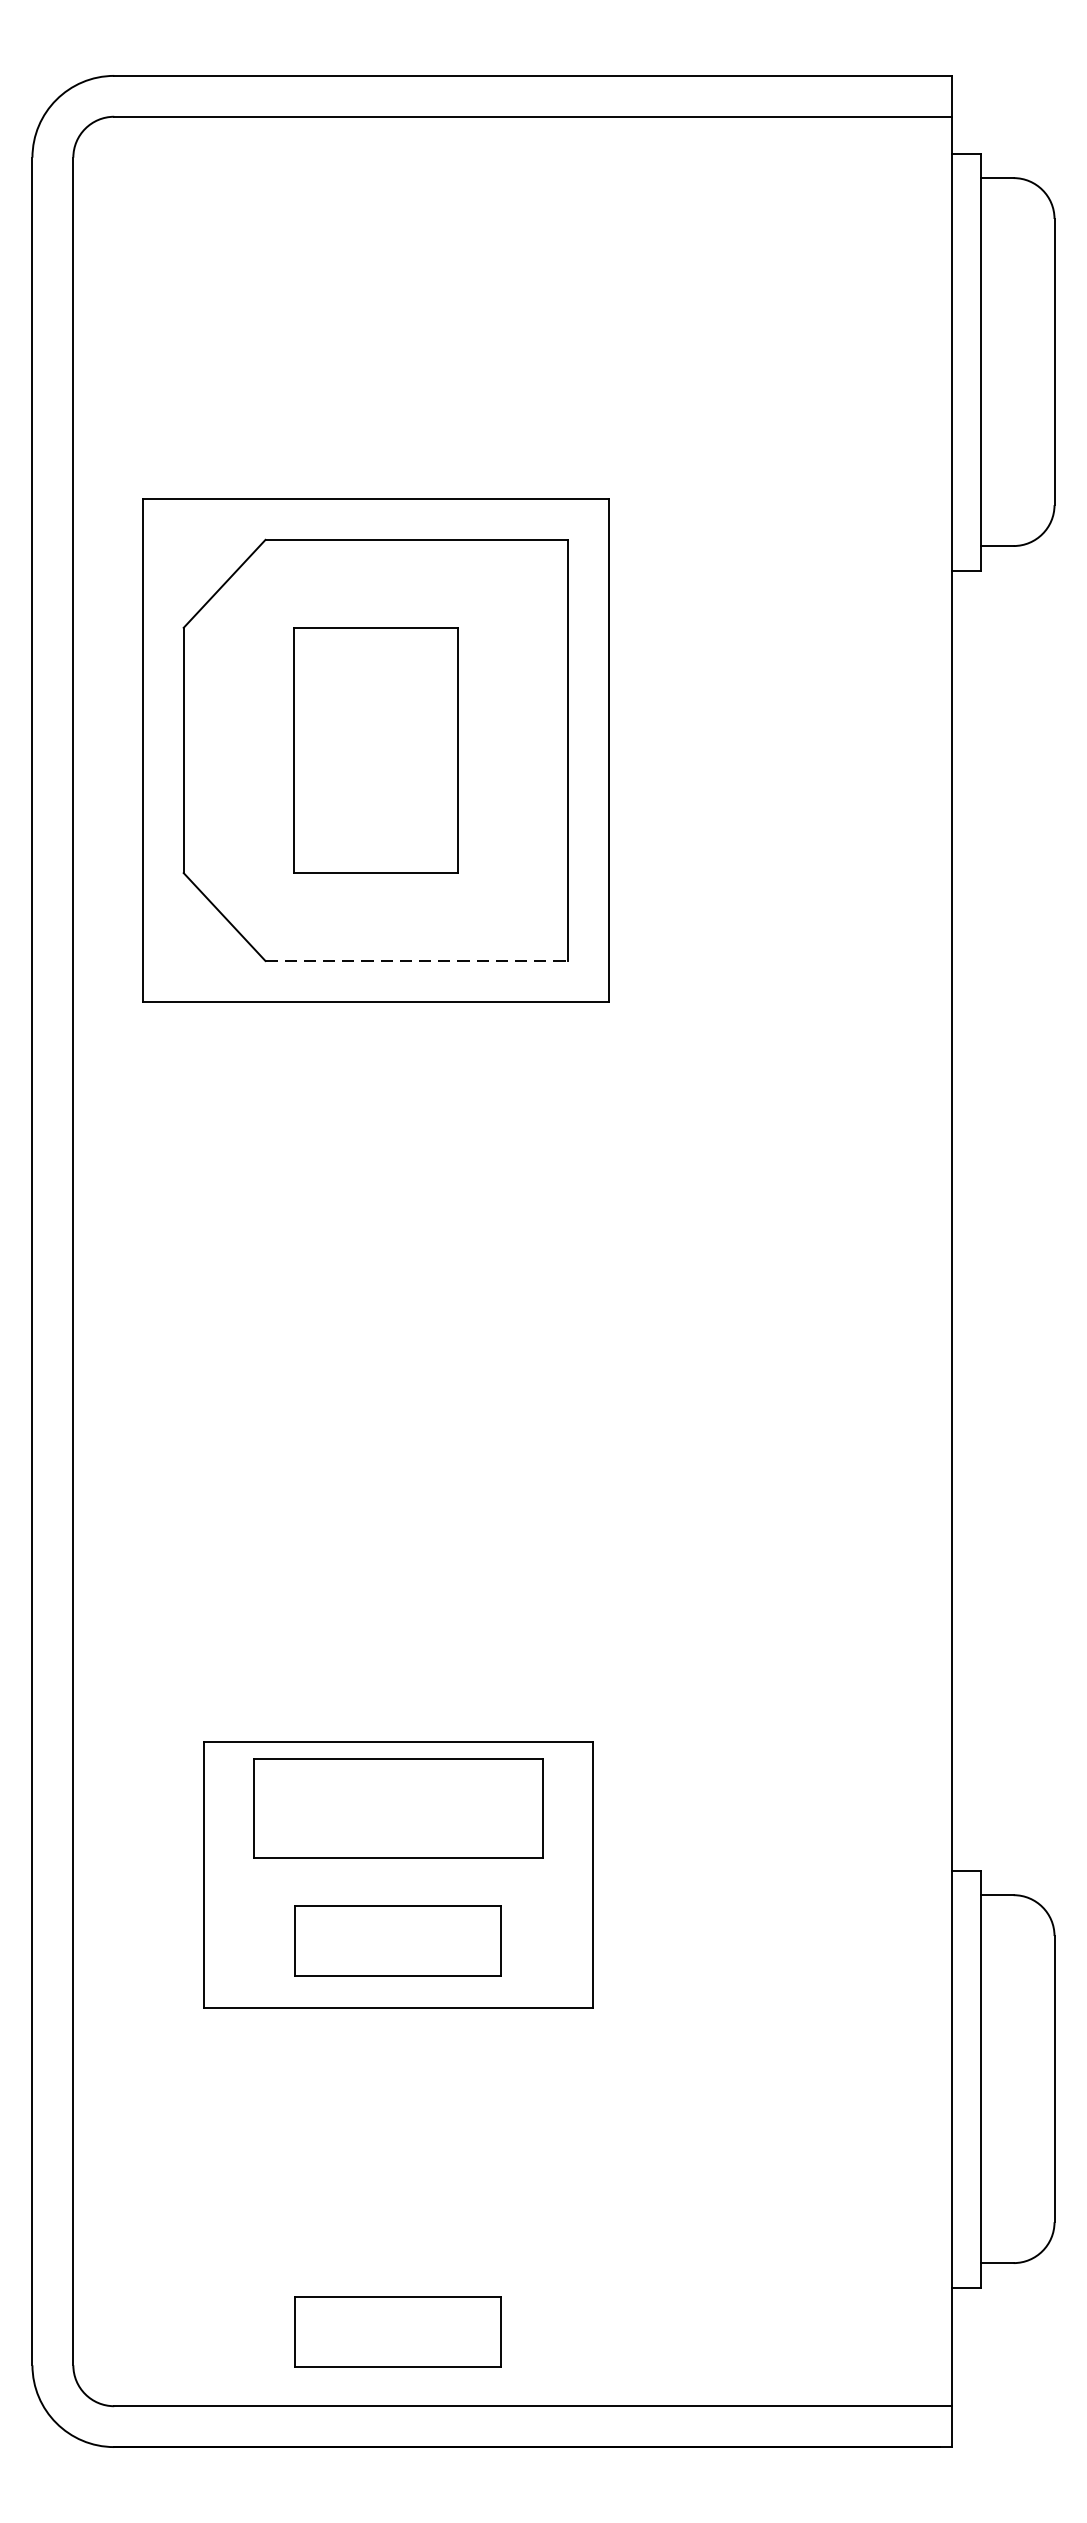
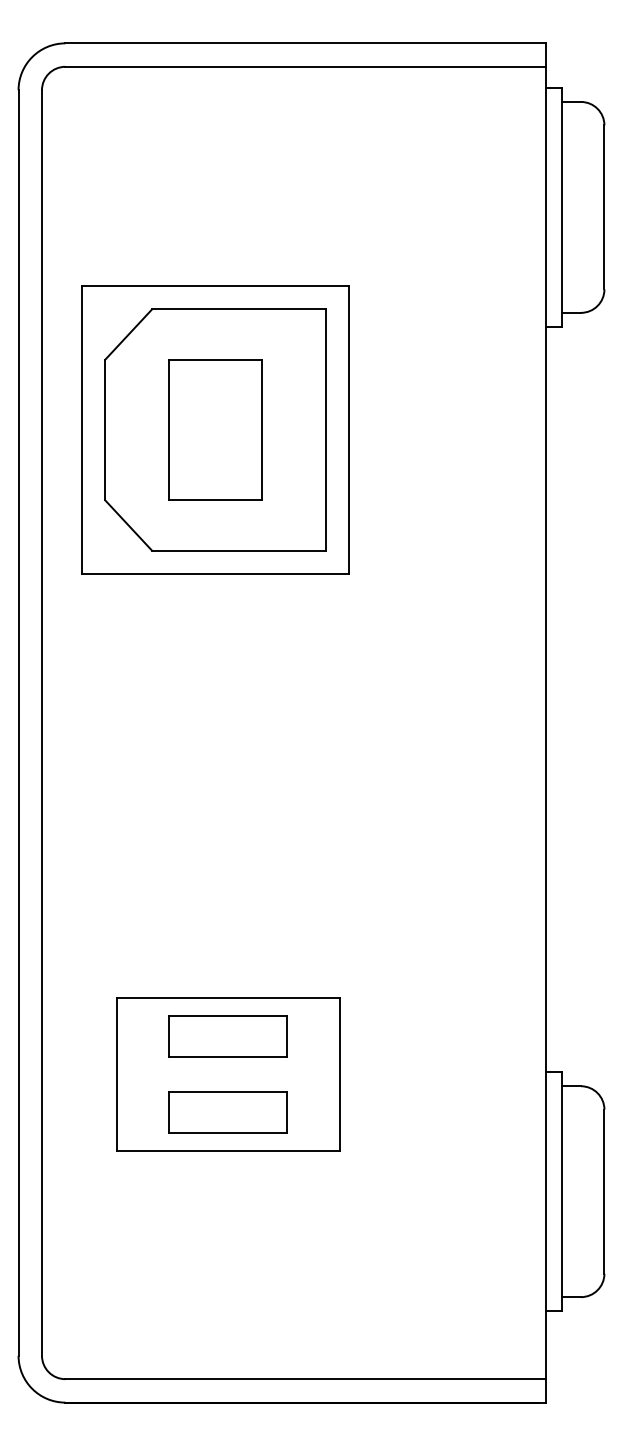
line: (416, 960) -> (238, 550), dashed -> solid
part: (396, 1808) -> (227, 1036), size x0.71
part: (396, 2331) -> (227, 1336), removed

